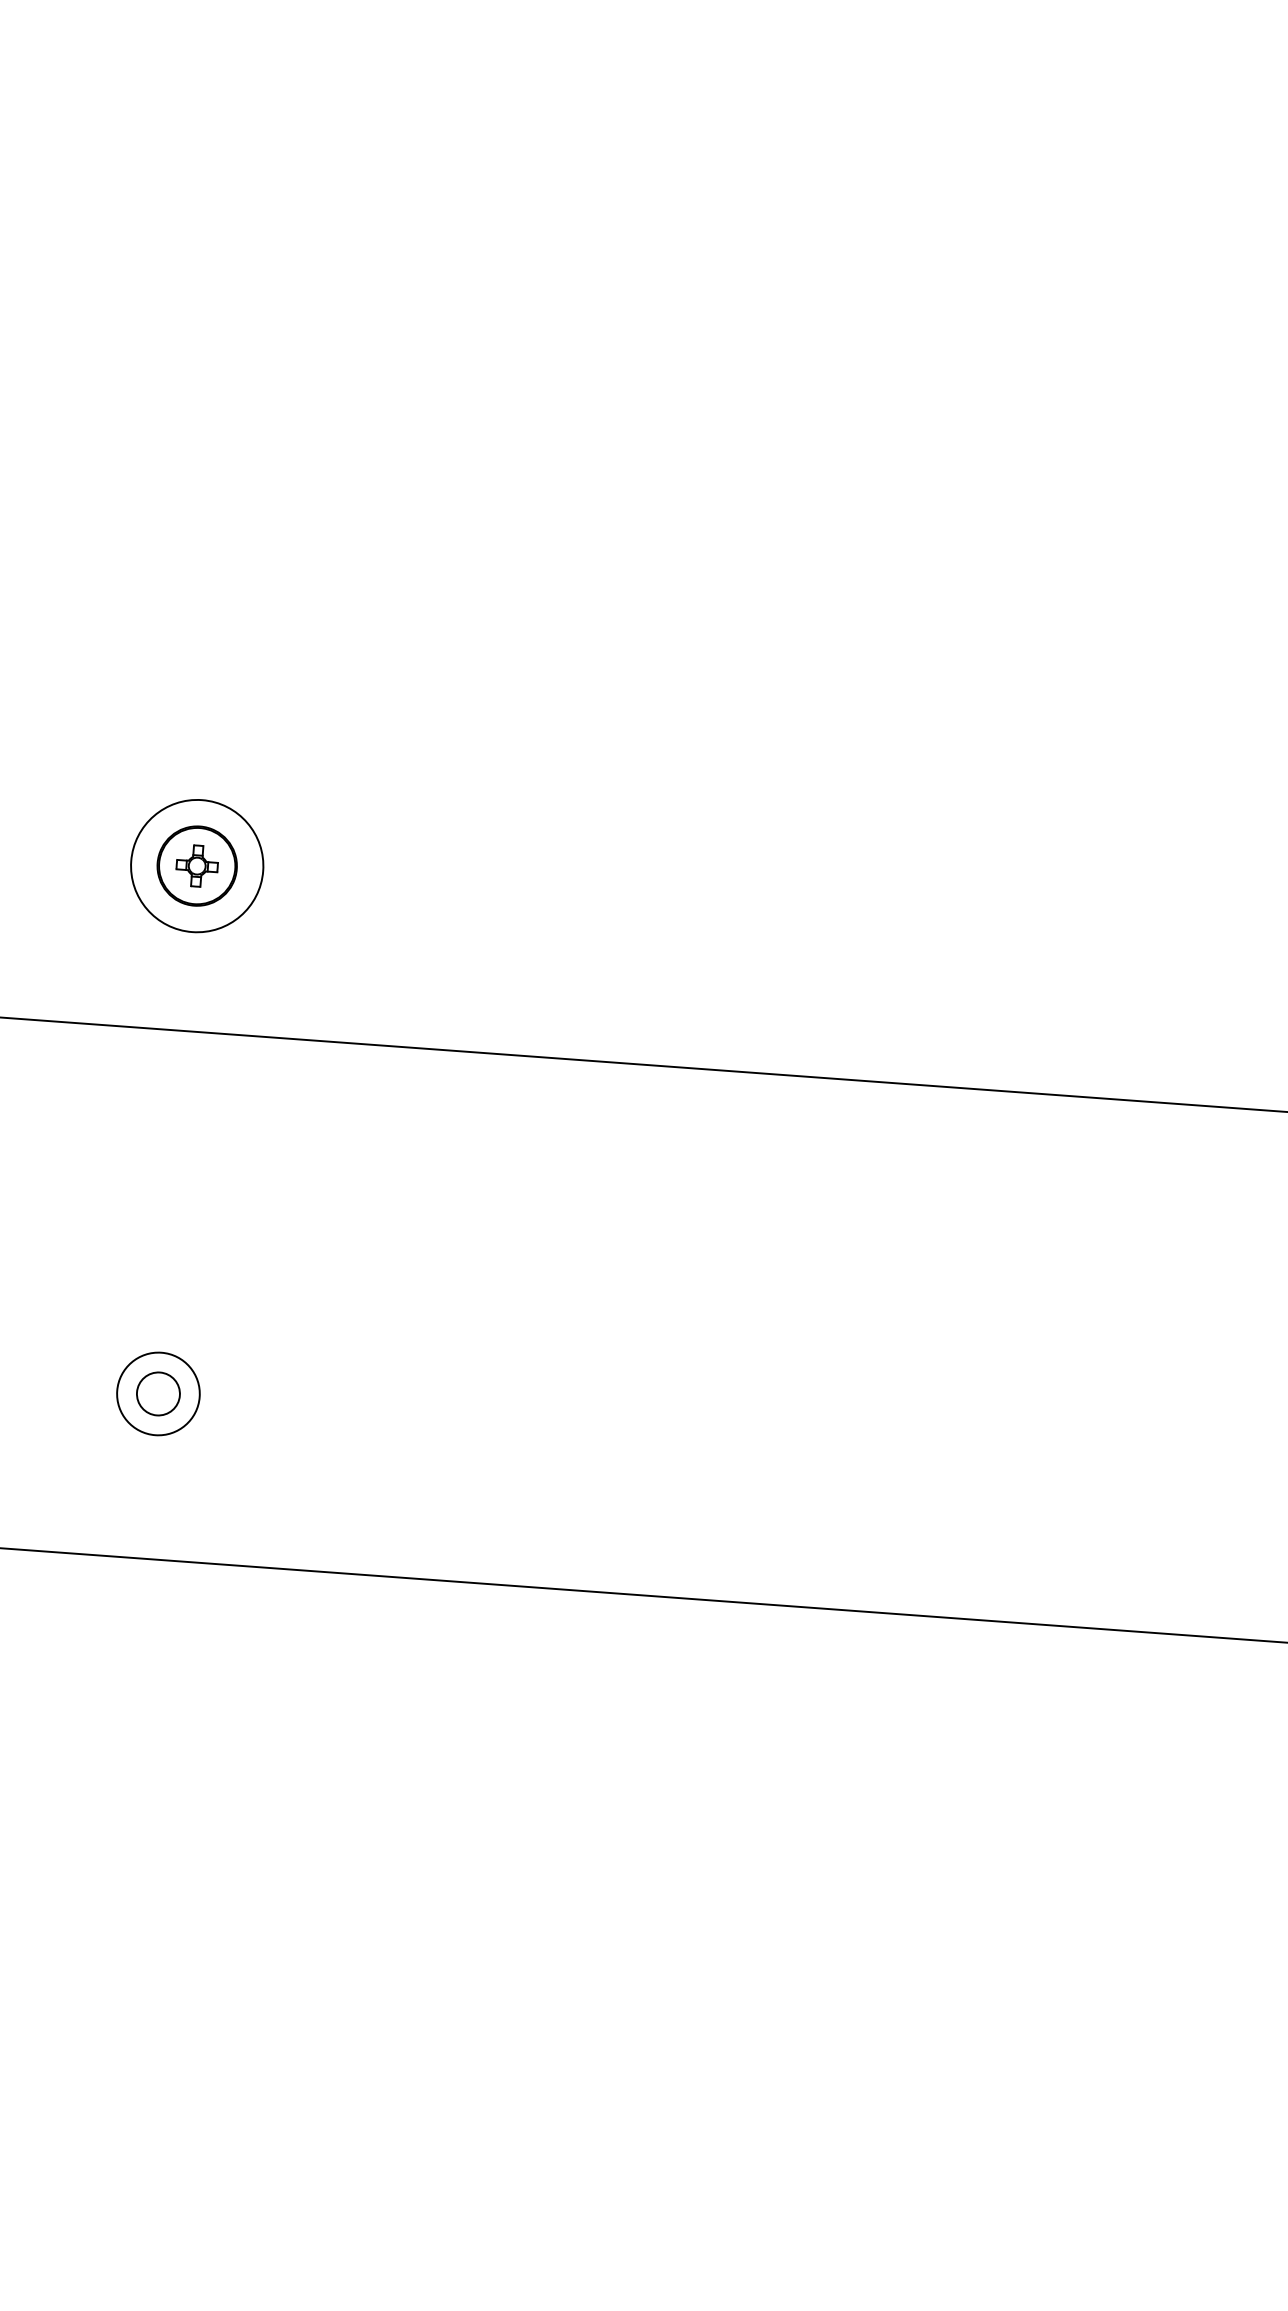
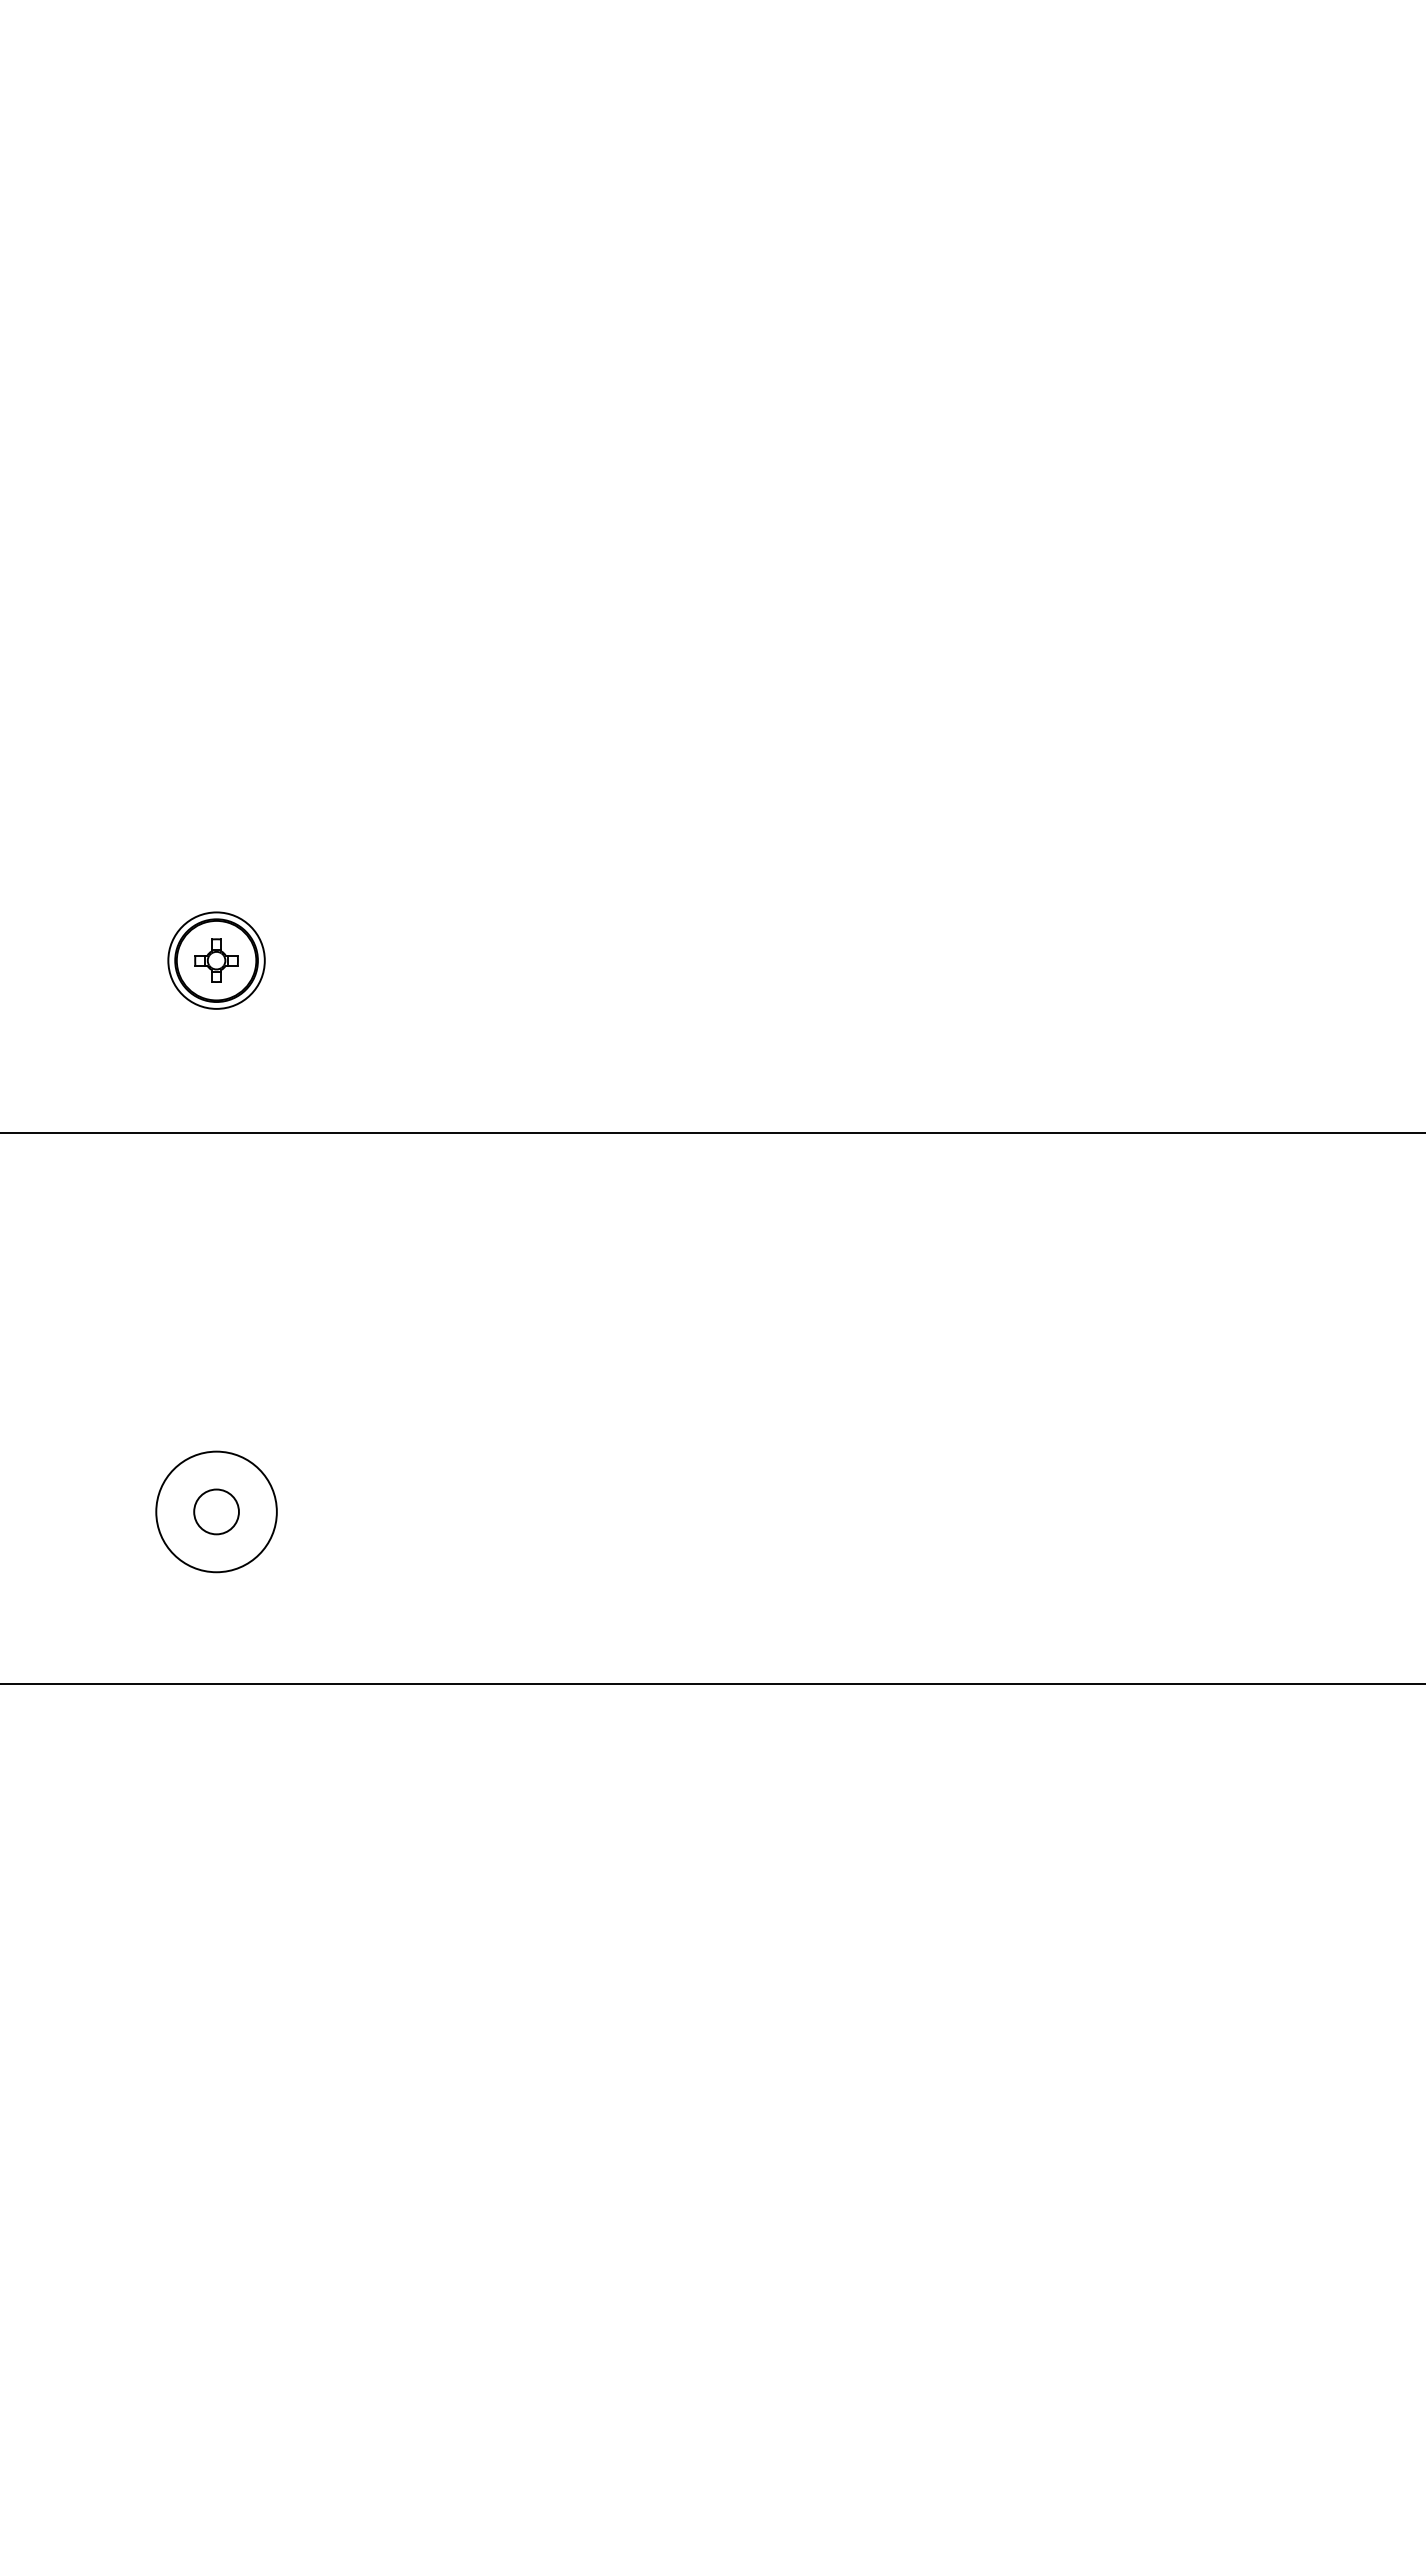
circle: (197, 865) -> (216, 960), size x0.7
circle: (158, 1393) -> (216, 1511), size x1.4

